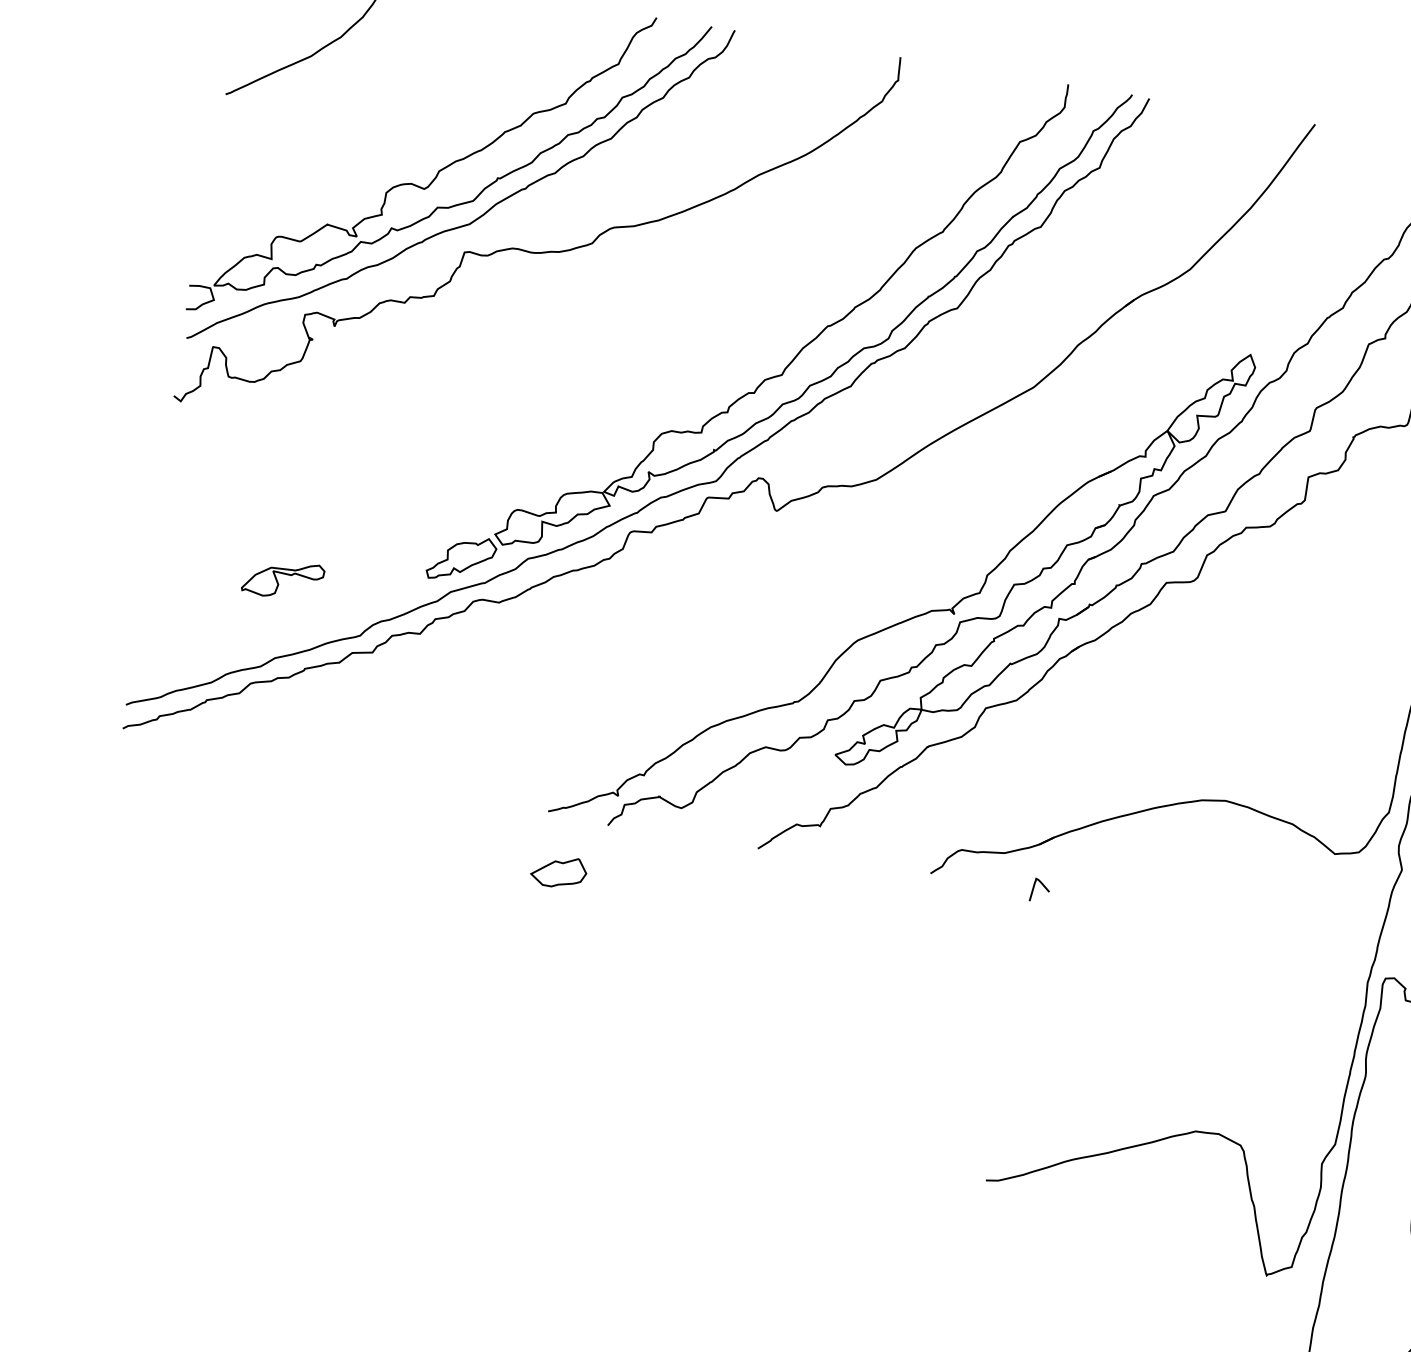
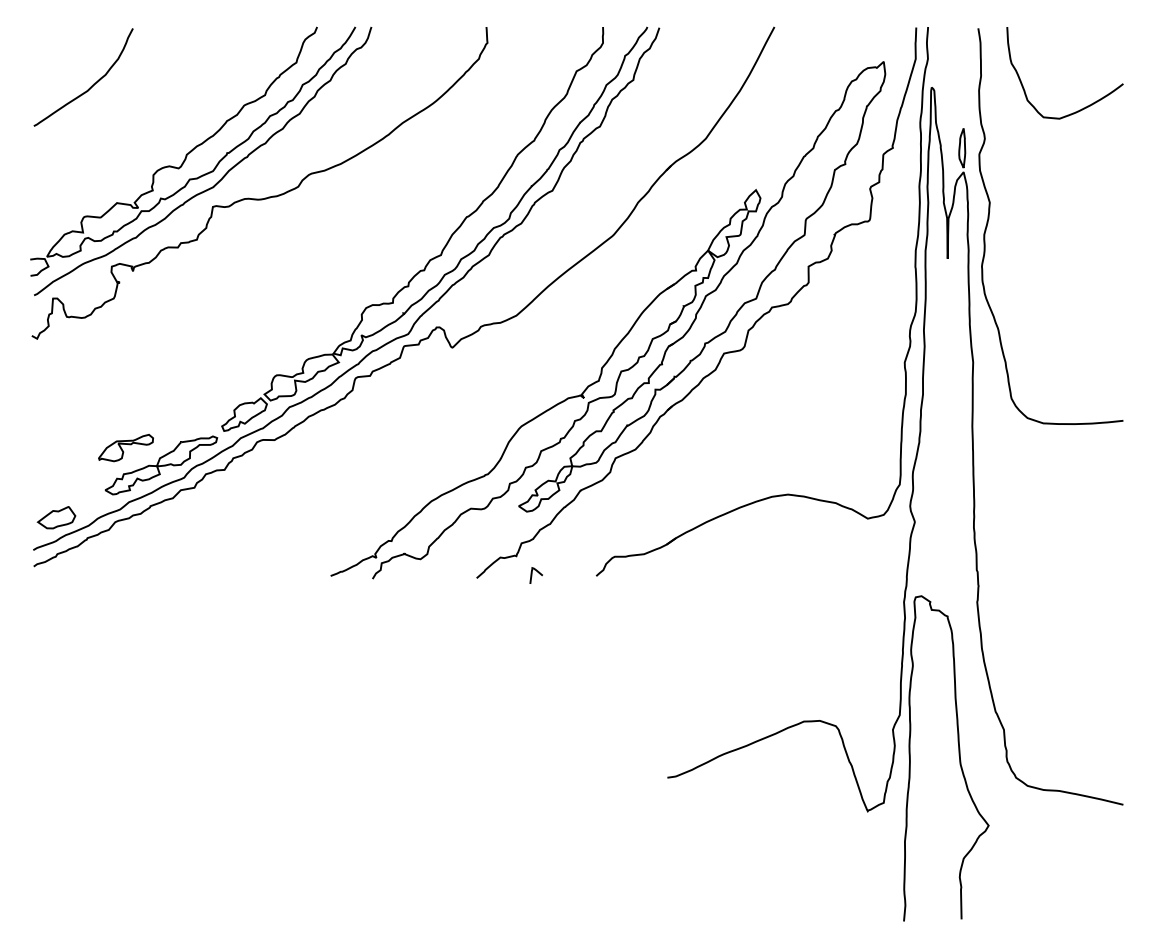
part: (330, 612) -> (161, 465), added
part: (558, 871) -> (56, 517), moved
curve: (1034, 889) -> (532, 575), moved

